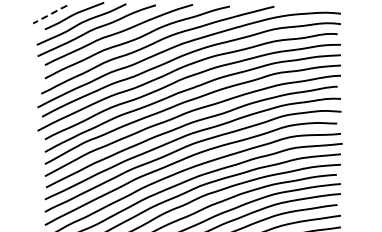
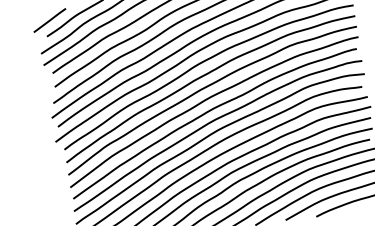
line: (50, 14) -> (50, 20), dashed -> solid

